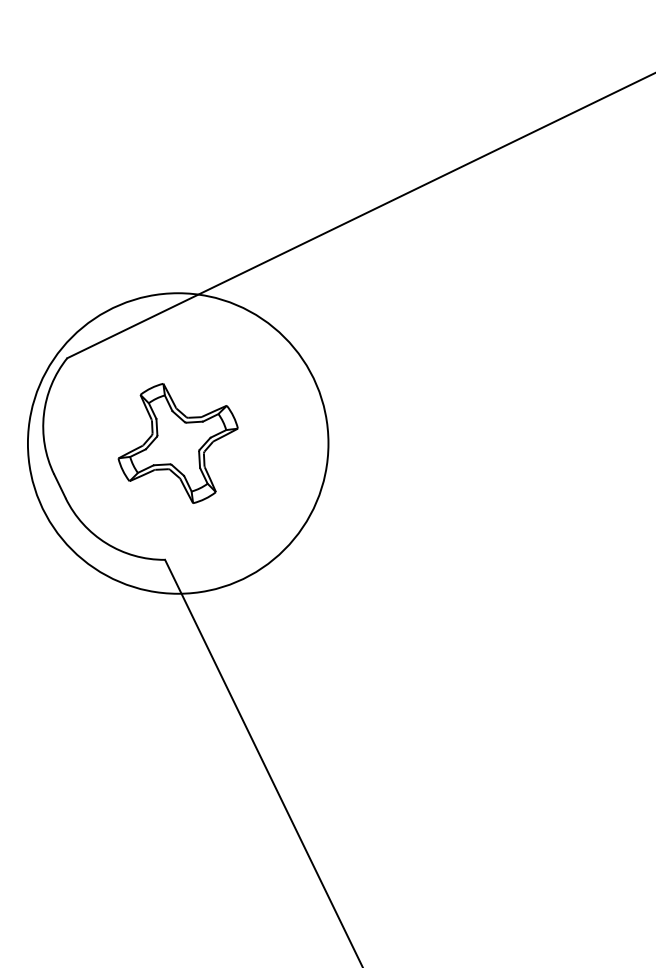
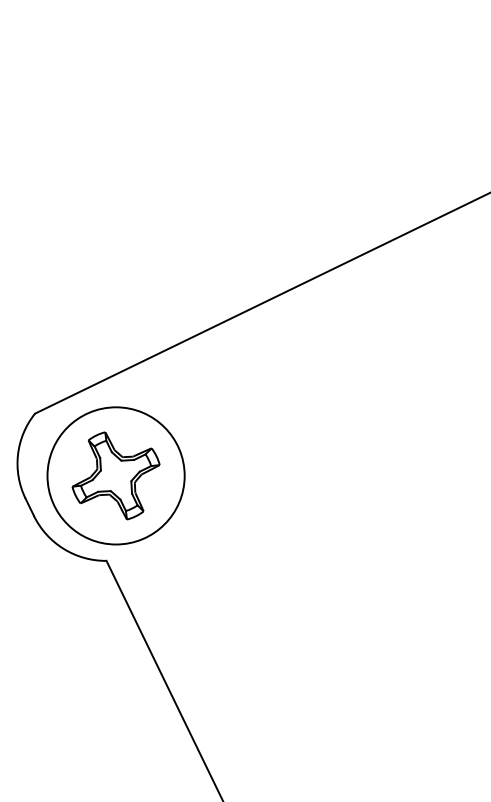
circle: (177, 442) -> (115, 475), size x0.62

